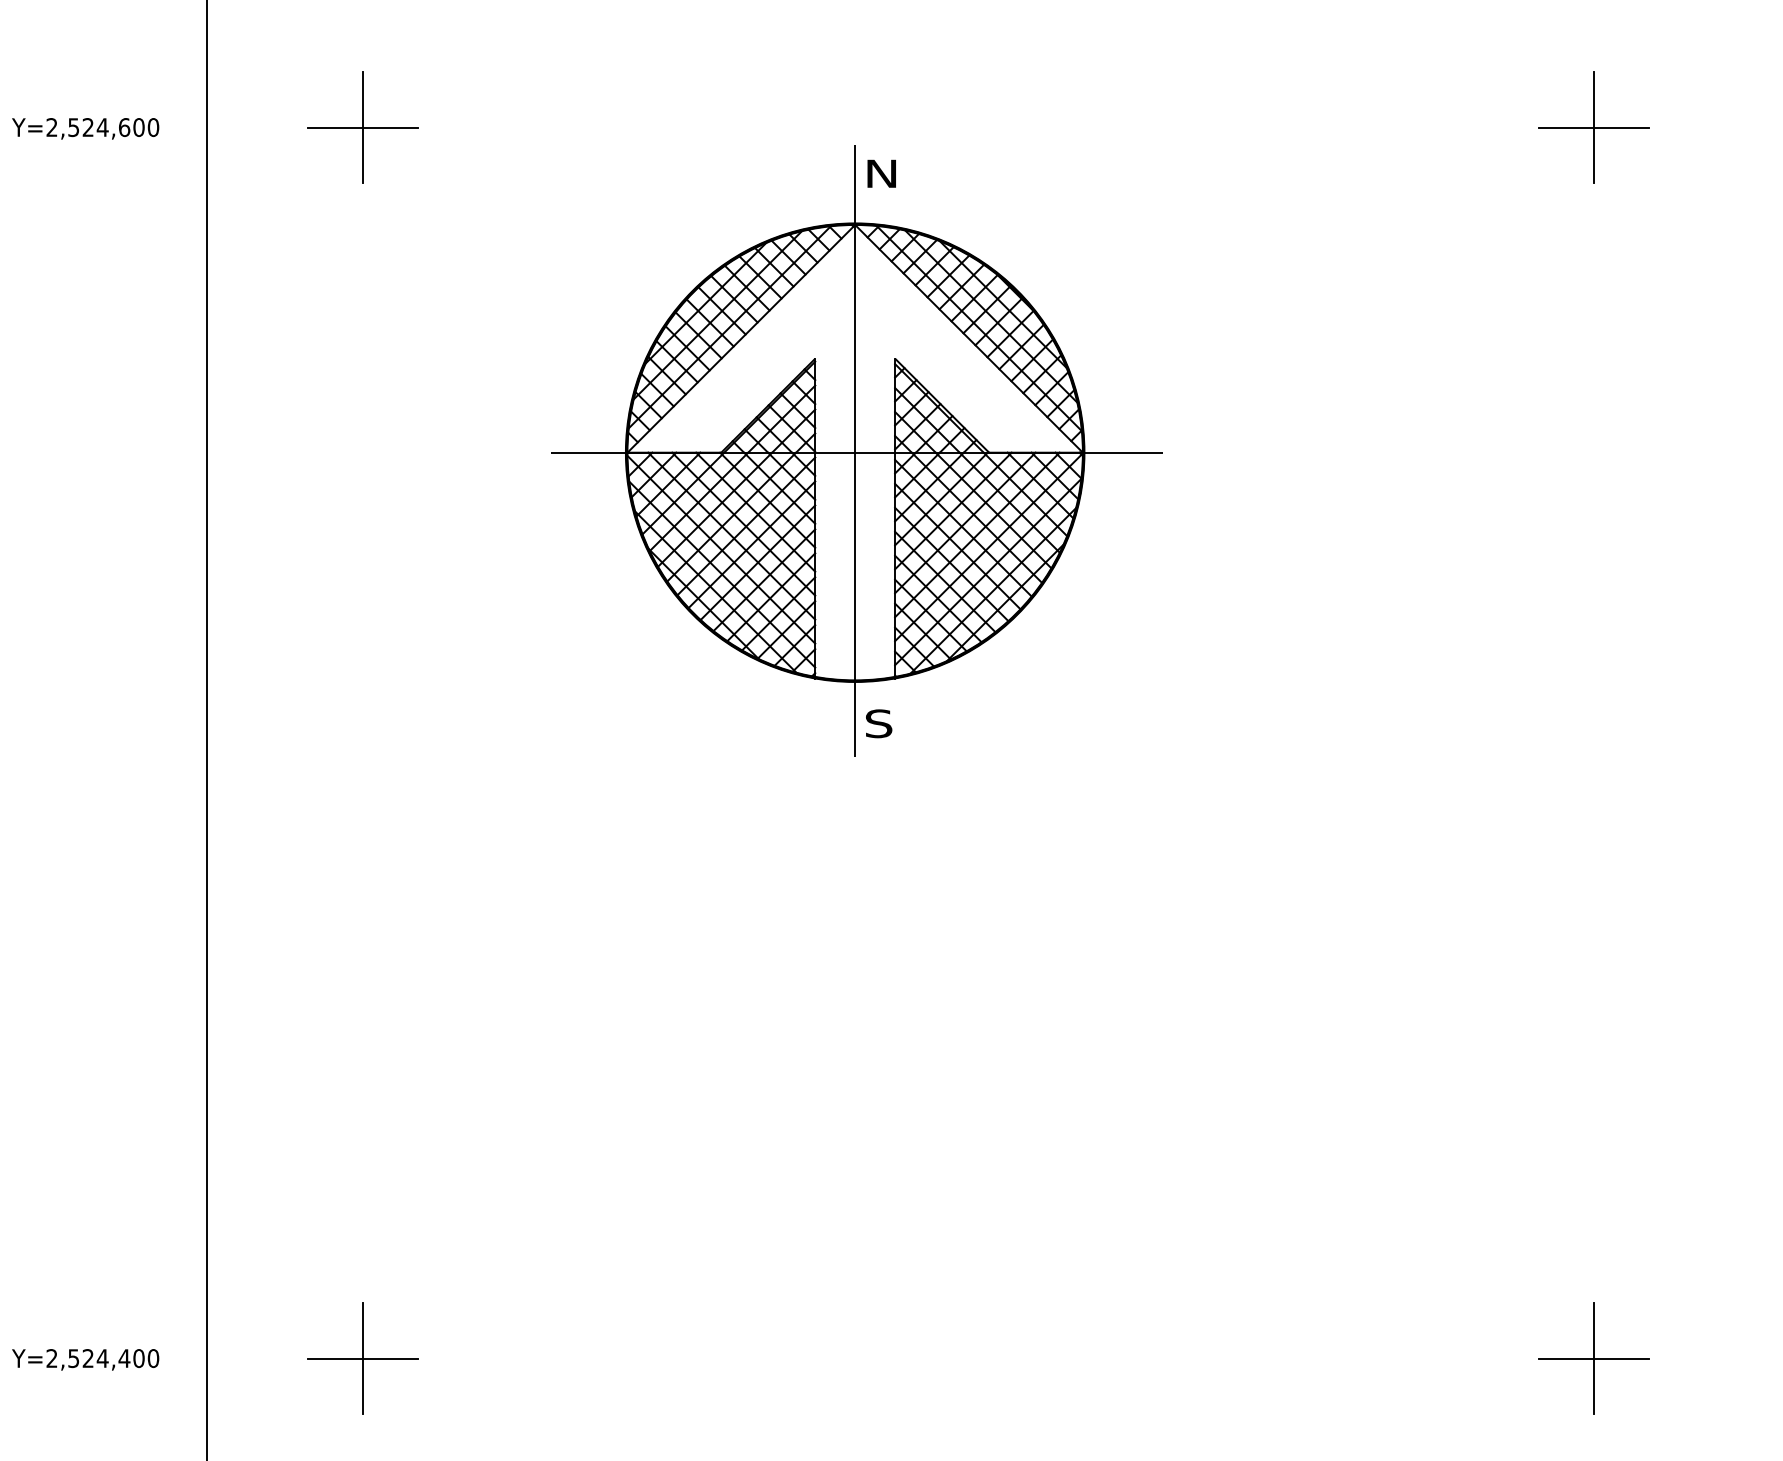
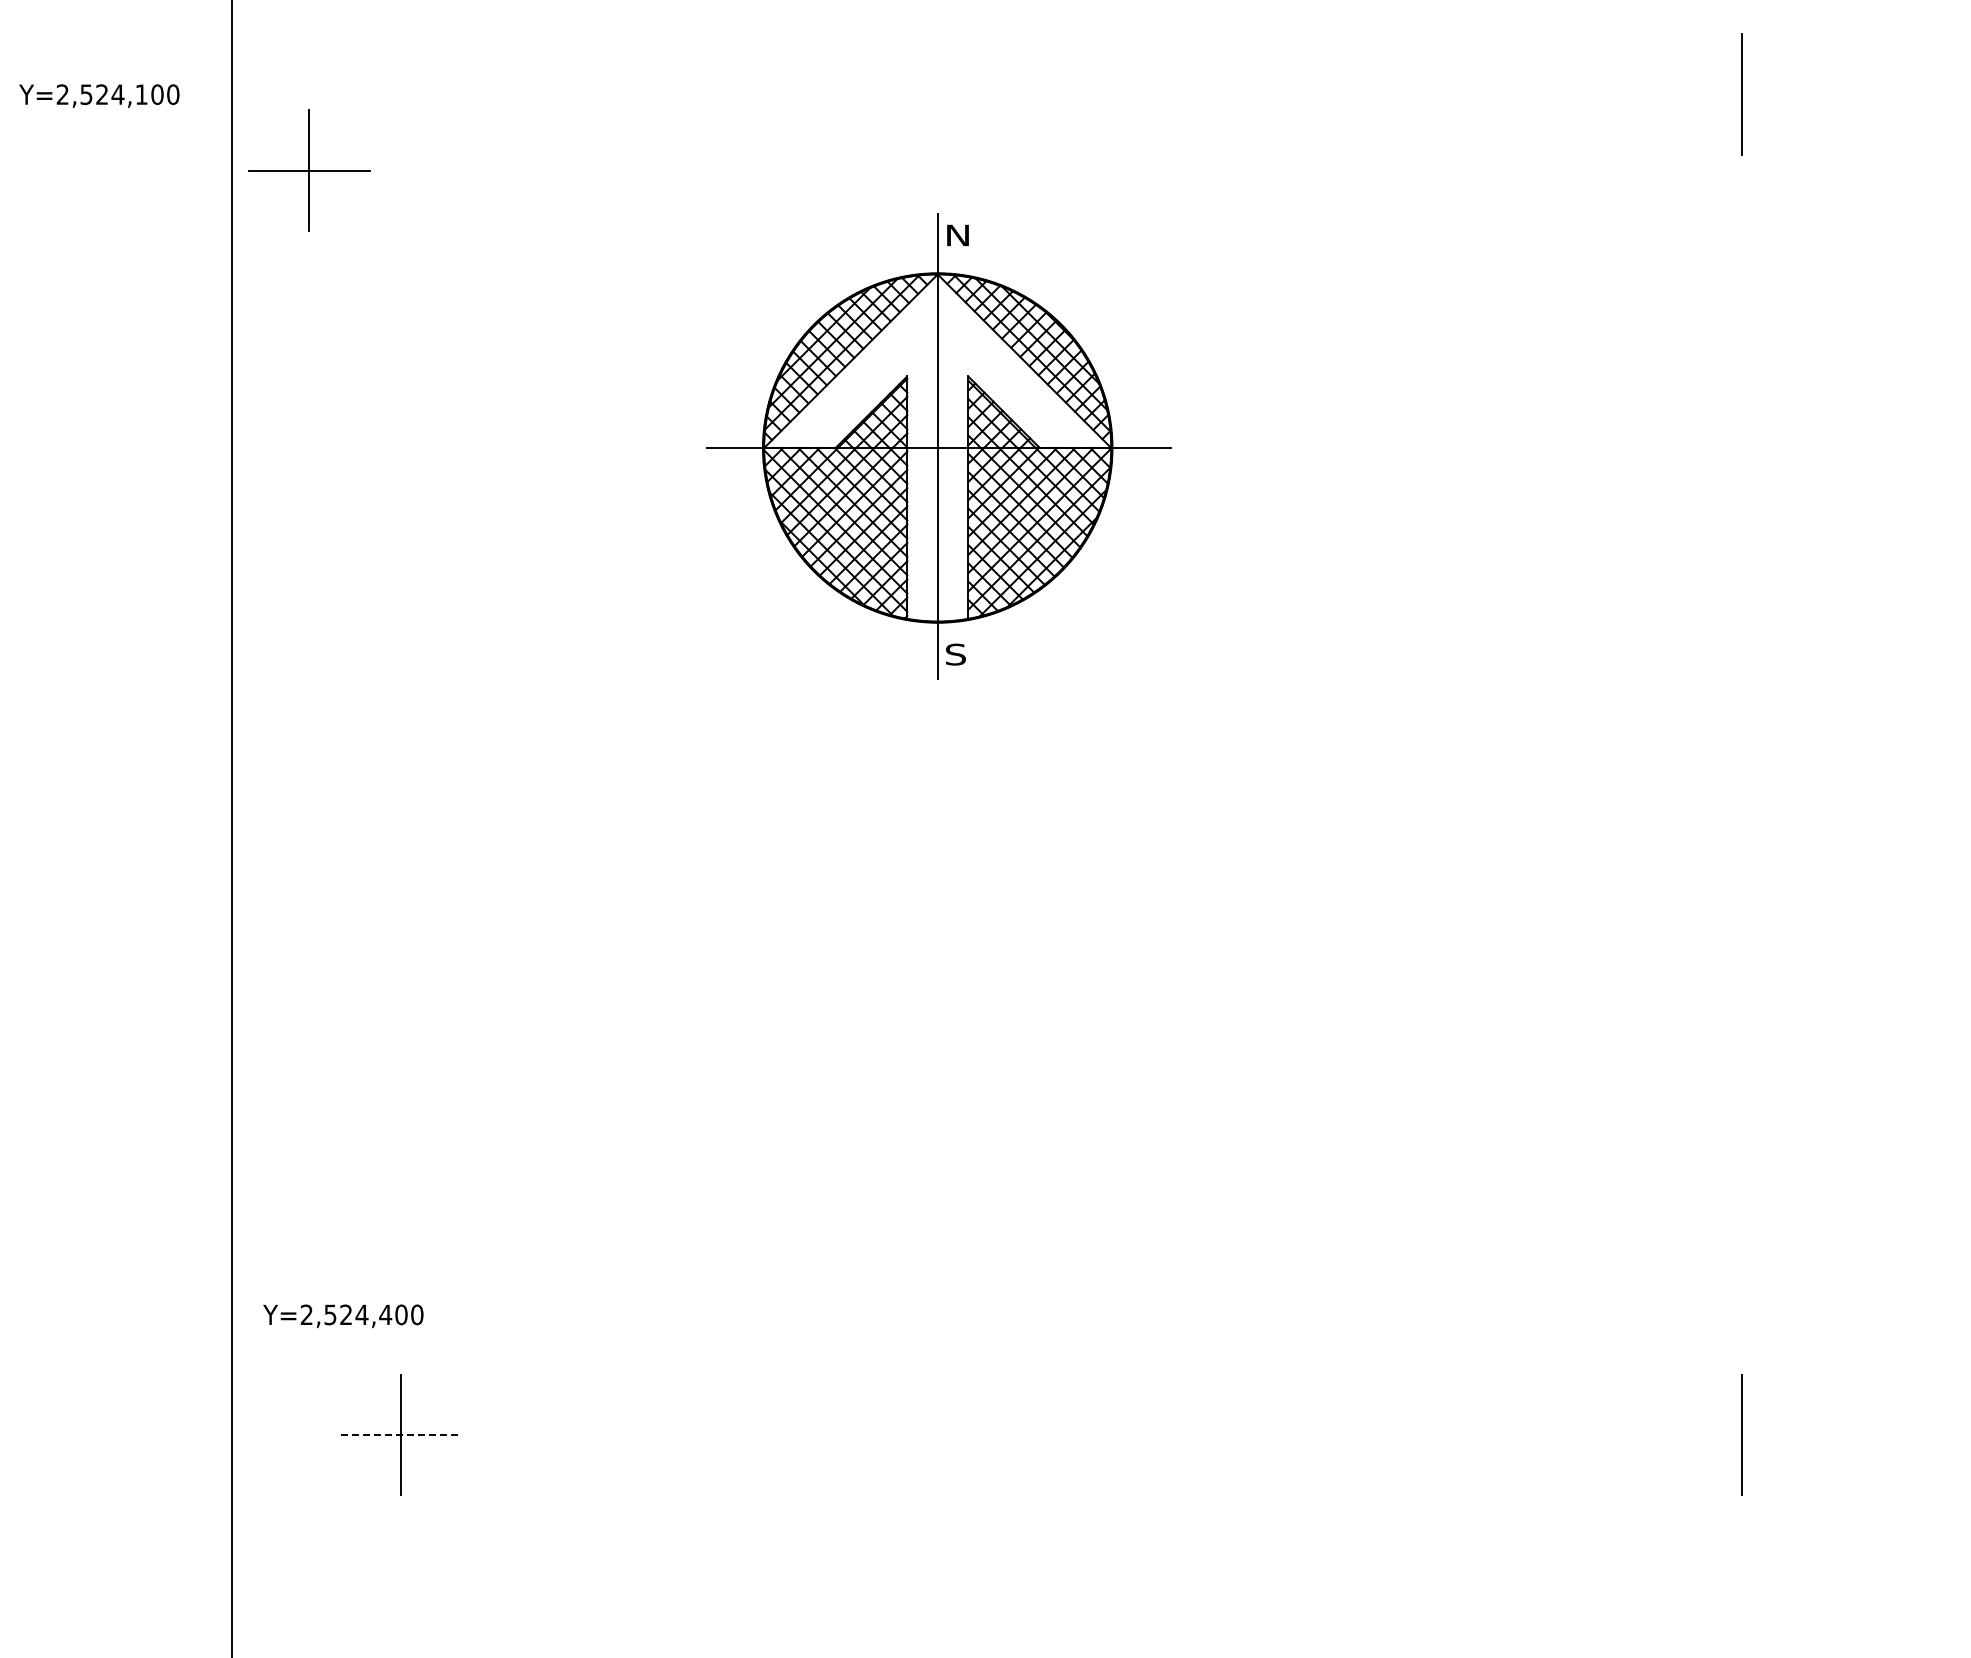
text: (124, 127) -> (141, 94), Y=2,524,600 -> Y=2,524,100
part: (363, 127) -> (309, 170), moved
line: (1593, 127) -> (1741, 94), removed
part: (856, 450) -> (938, 446), size x0.7
line: (363, 1358) -> (401, 1434), solid -> dashed
line: (1593, 1358) -> (1741, 1434), removed
text: (85, 1360) -> (343, 1316), moved

